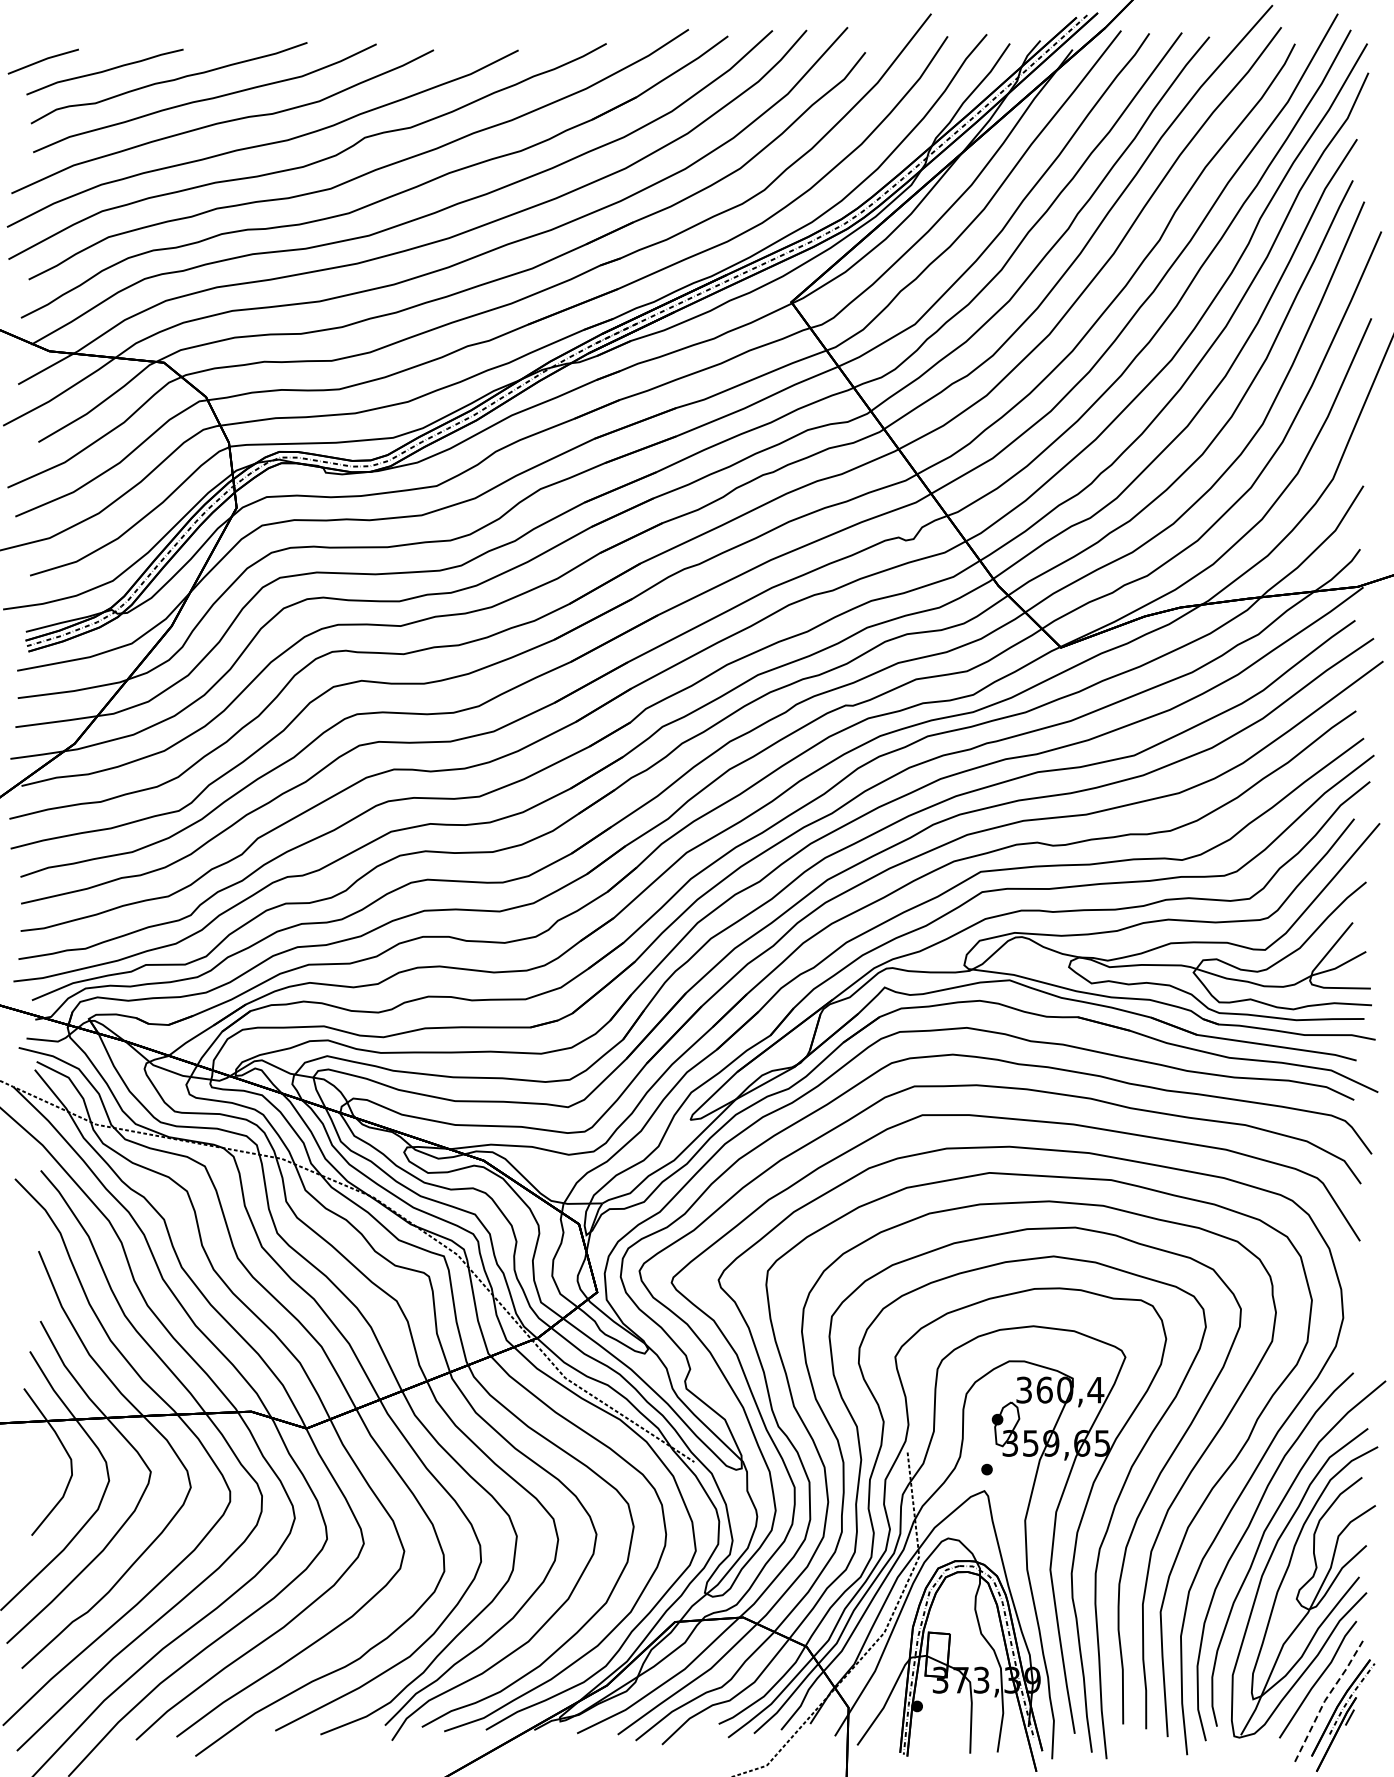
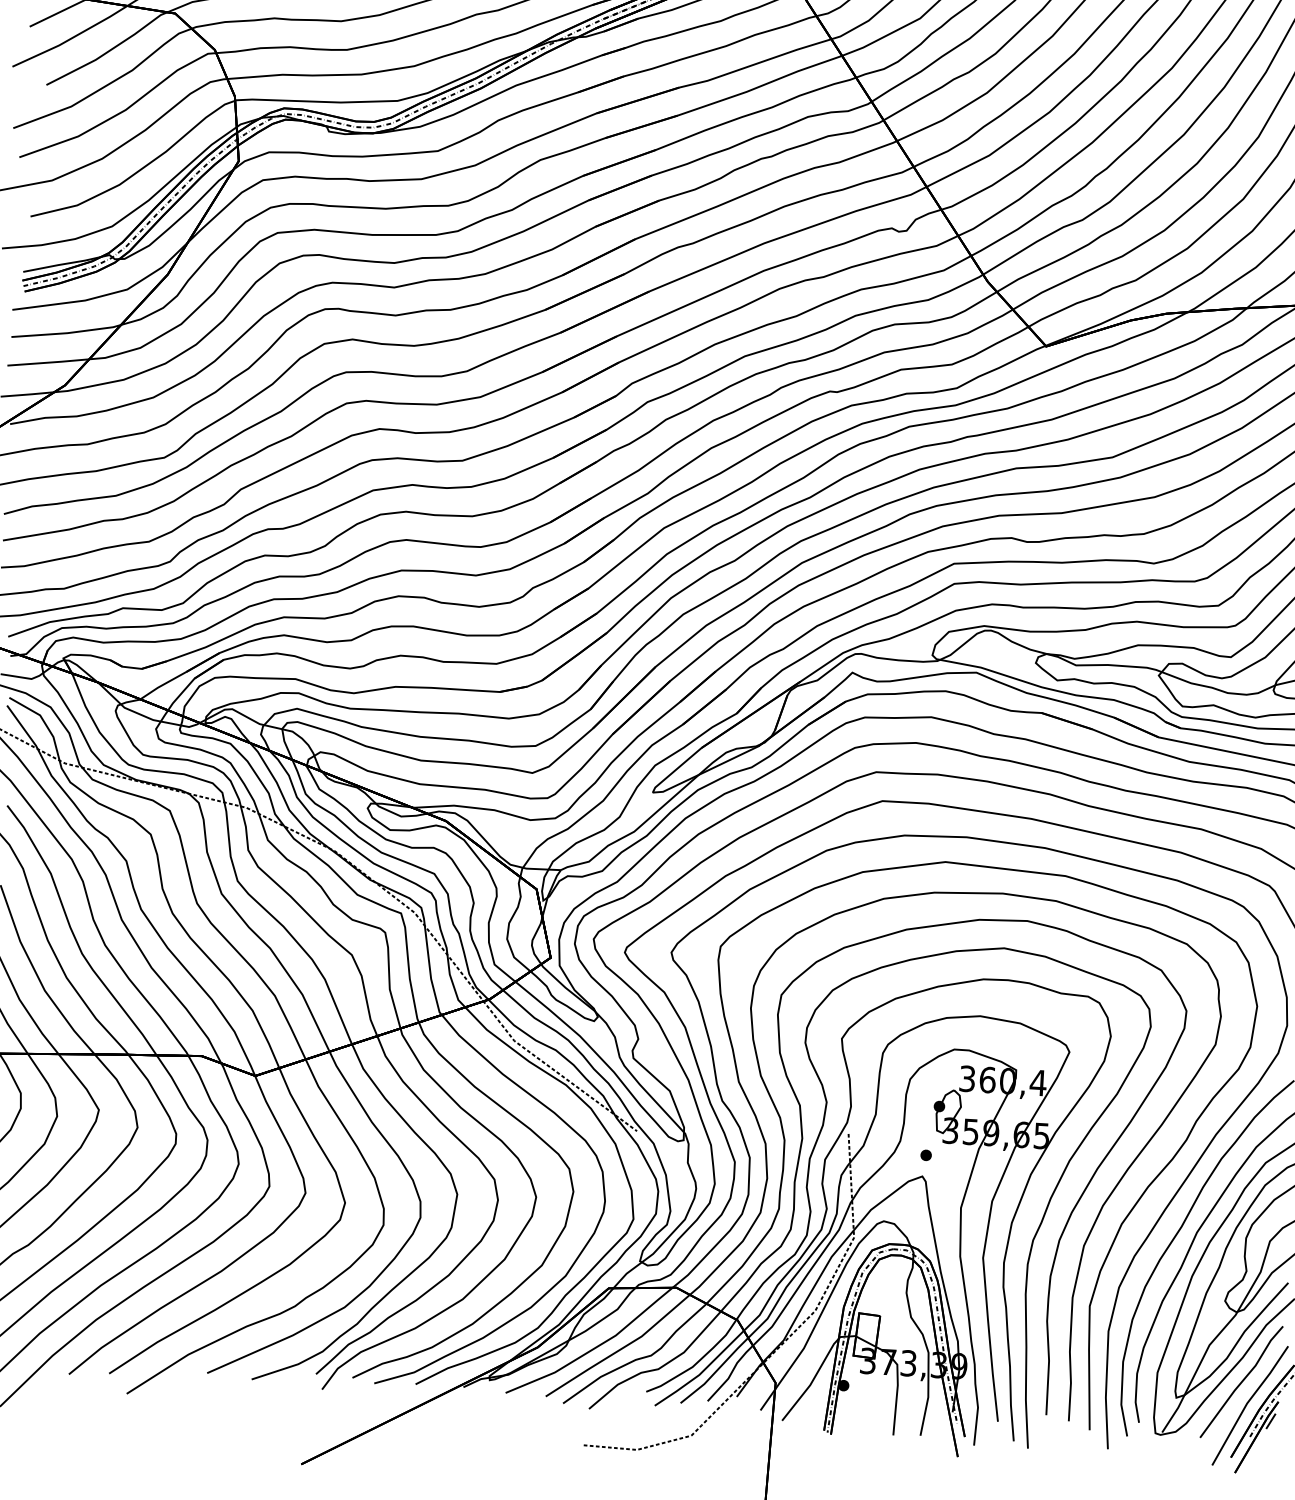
line: (1324, 1700) -> (1246, 1403), dashed -> solid

